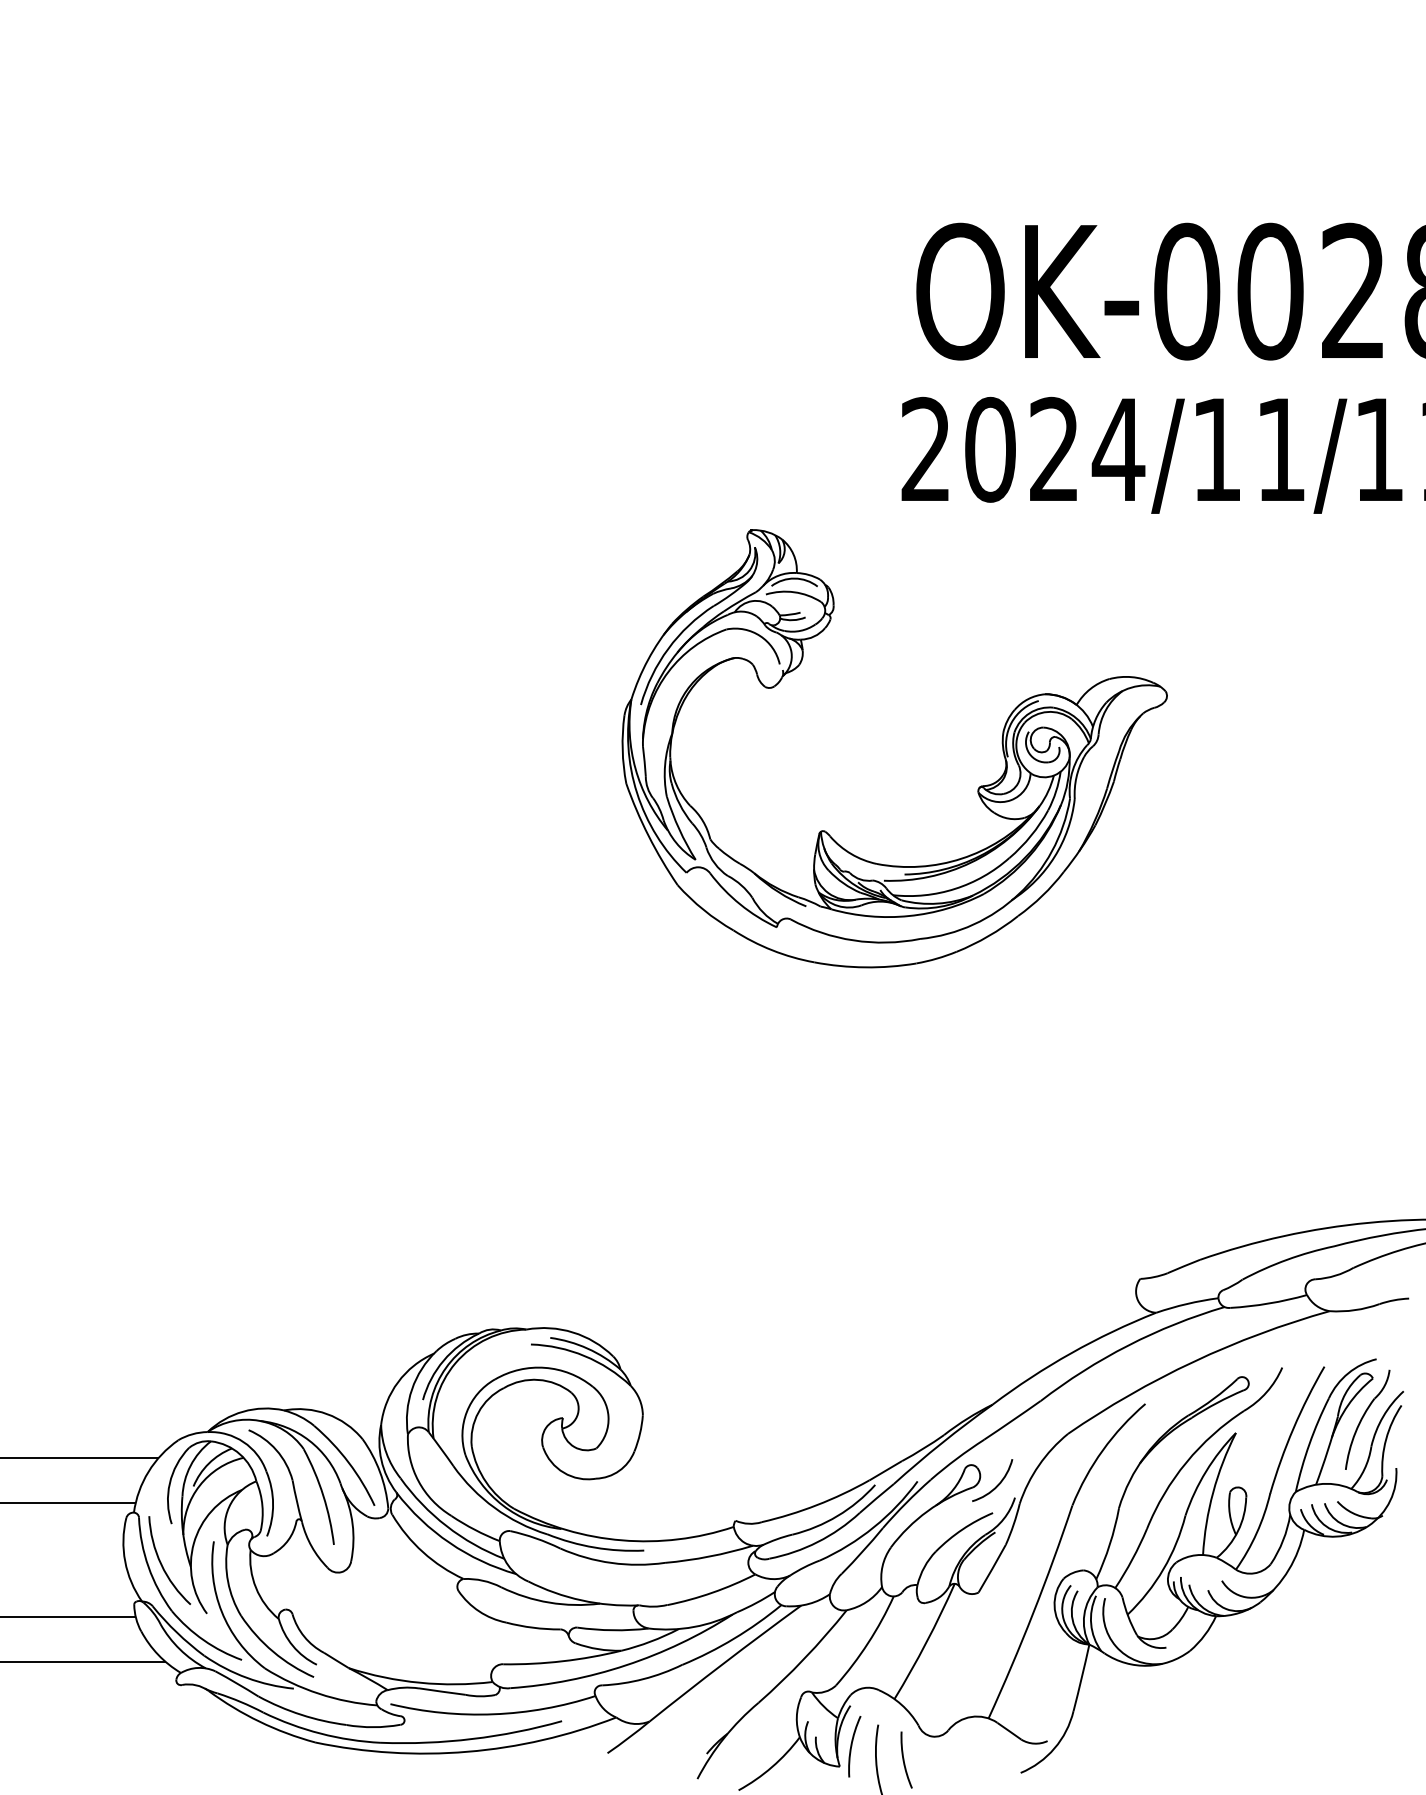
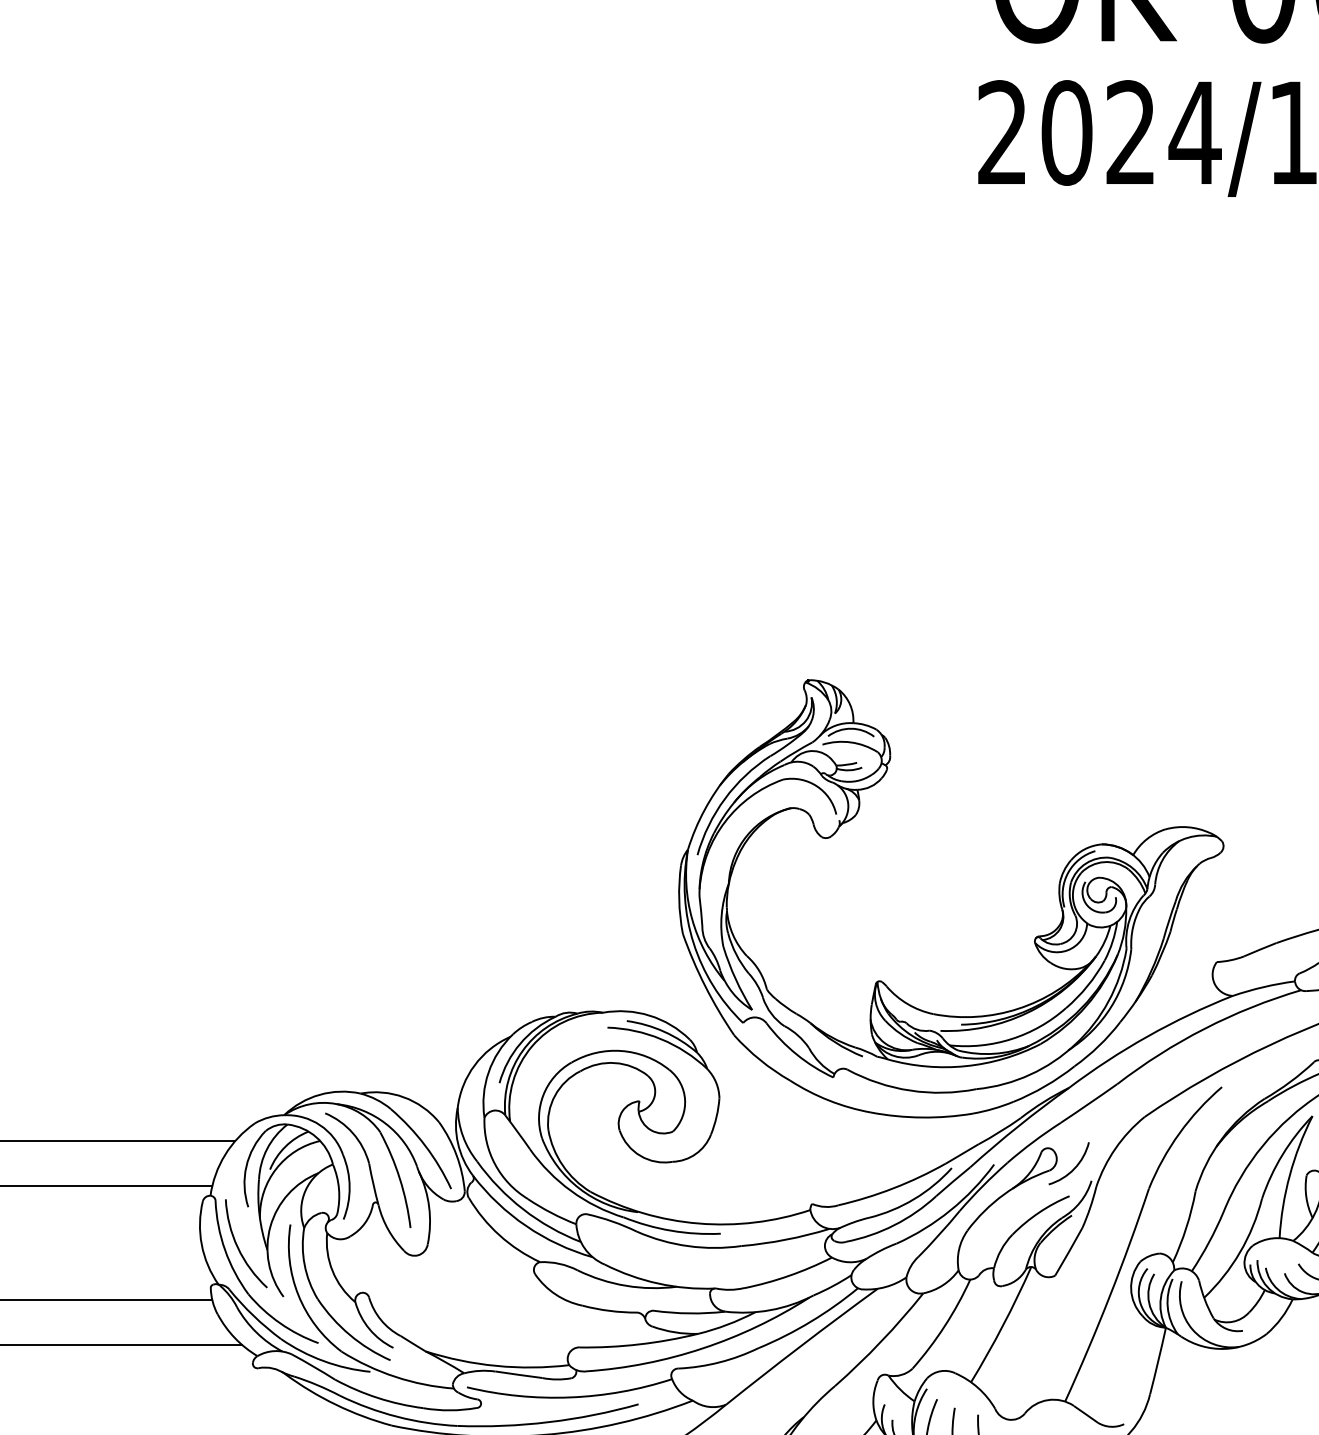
part: (977, 789) -> (1034, 939), moved

